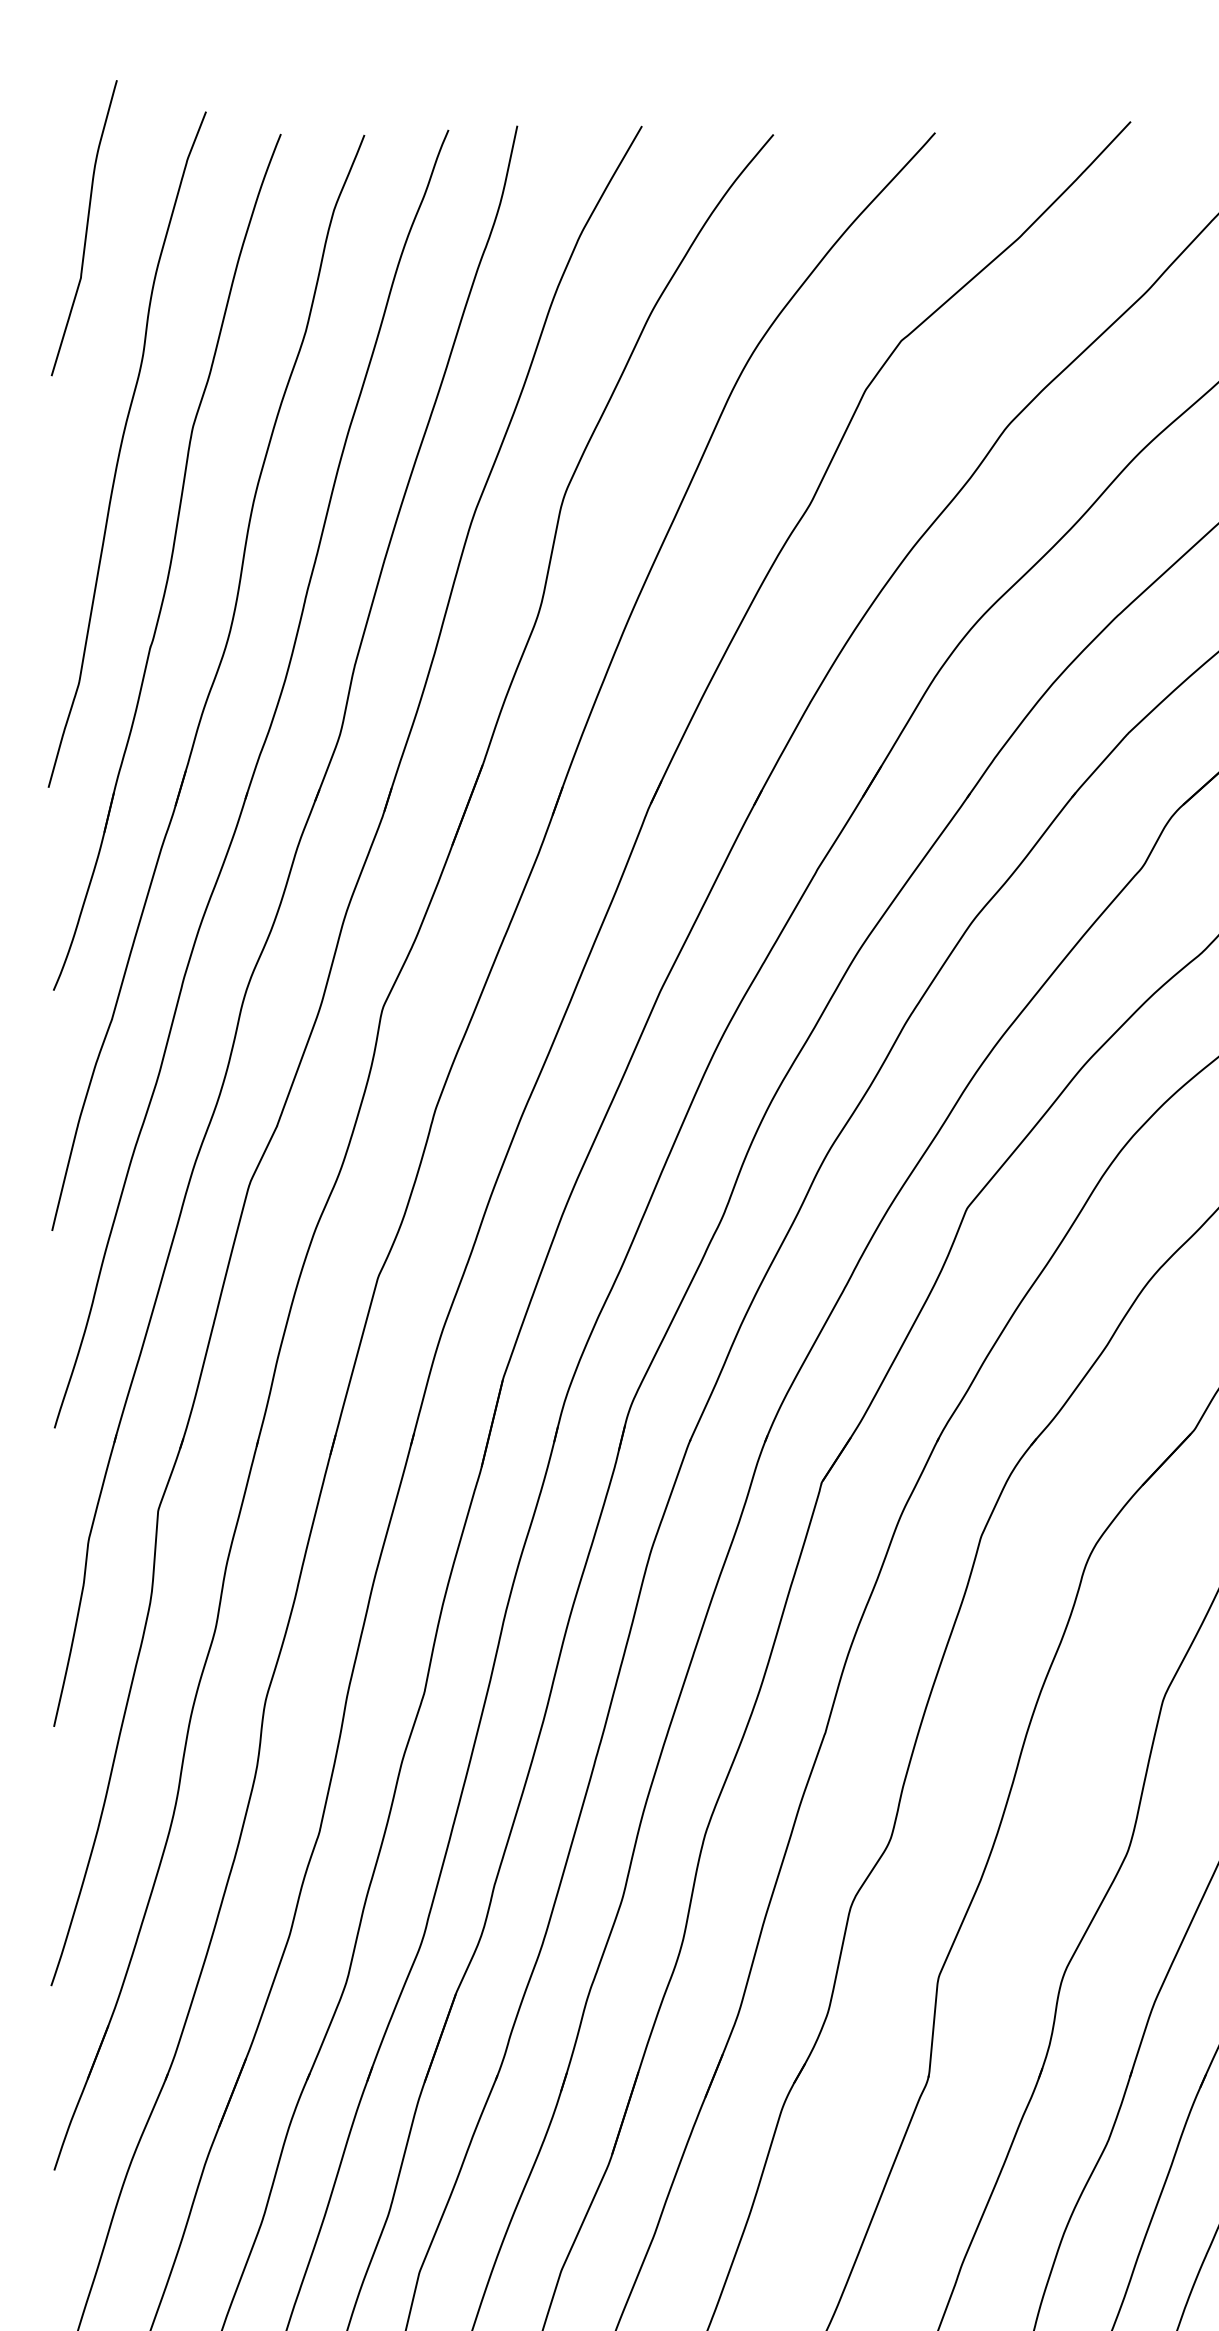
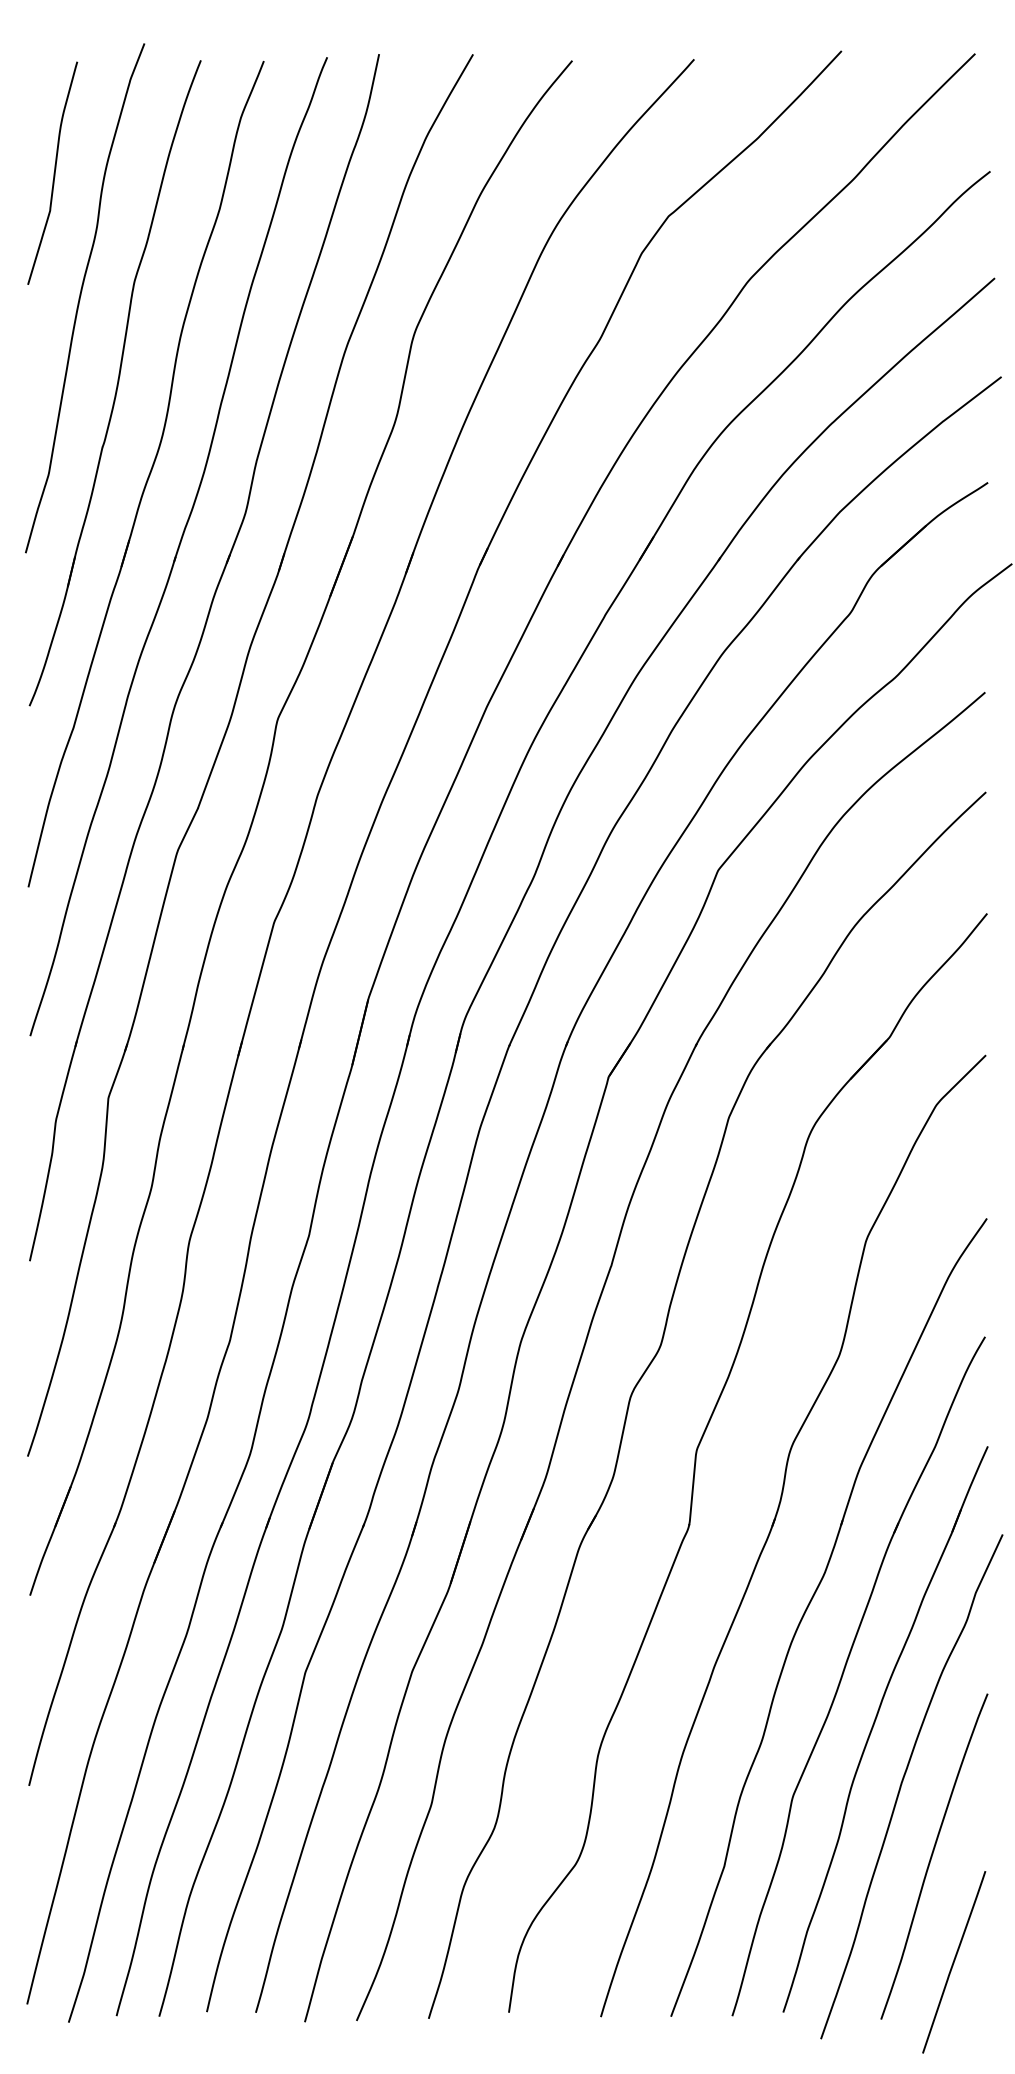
curve: (85, 227) -> (53, 172), moved

